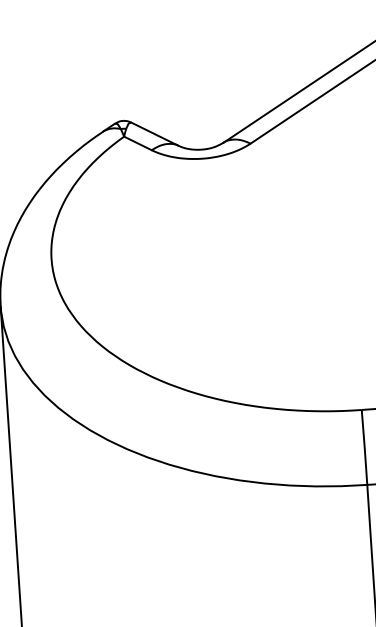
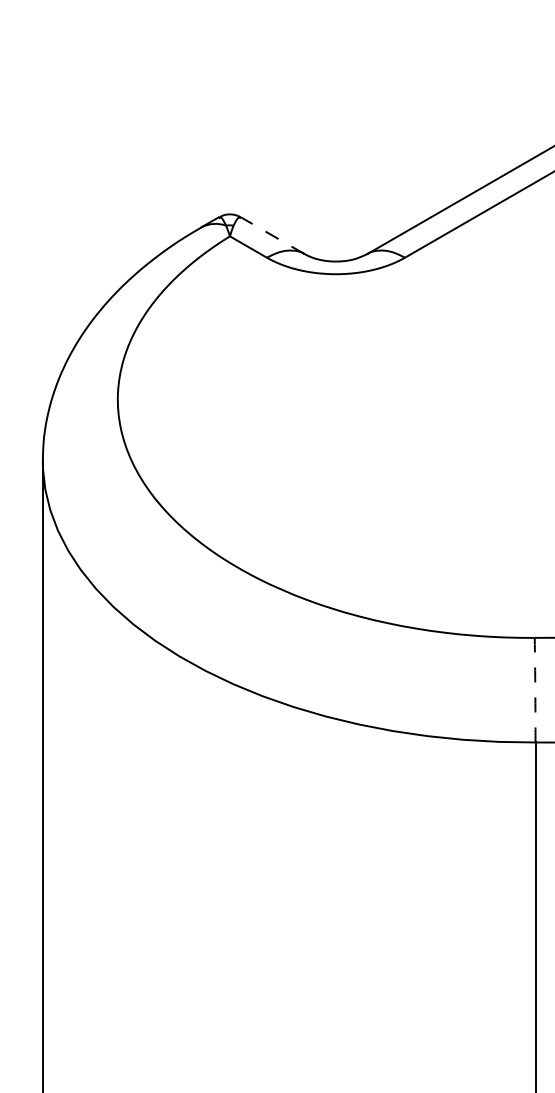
line: (154, 134) -> (272, 235), solid -> dashed
arc: (364, 447) -> (535, 690), solid -> dashed

